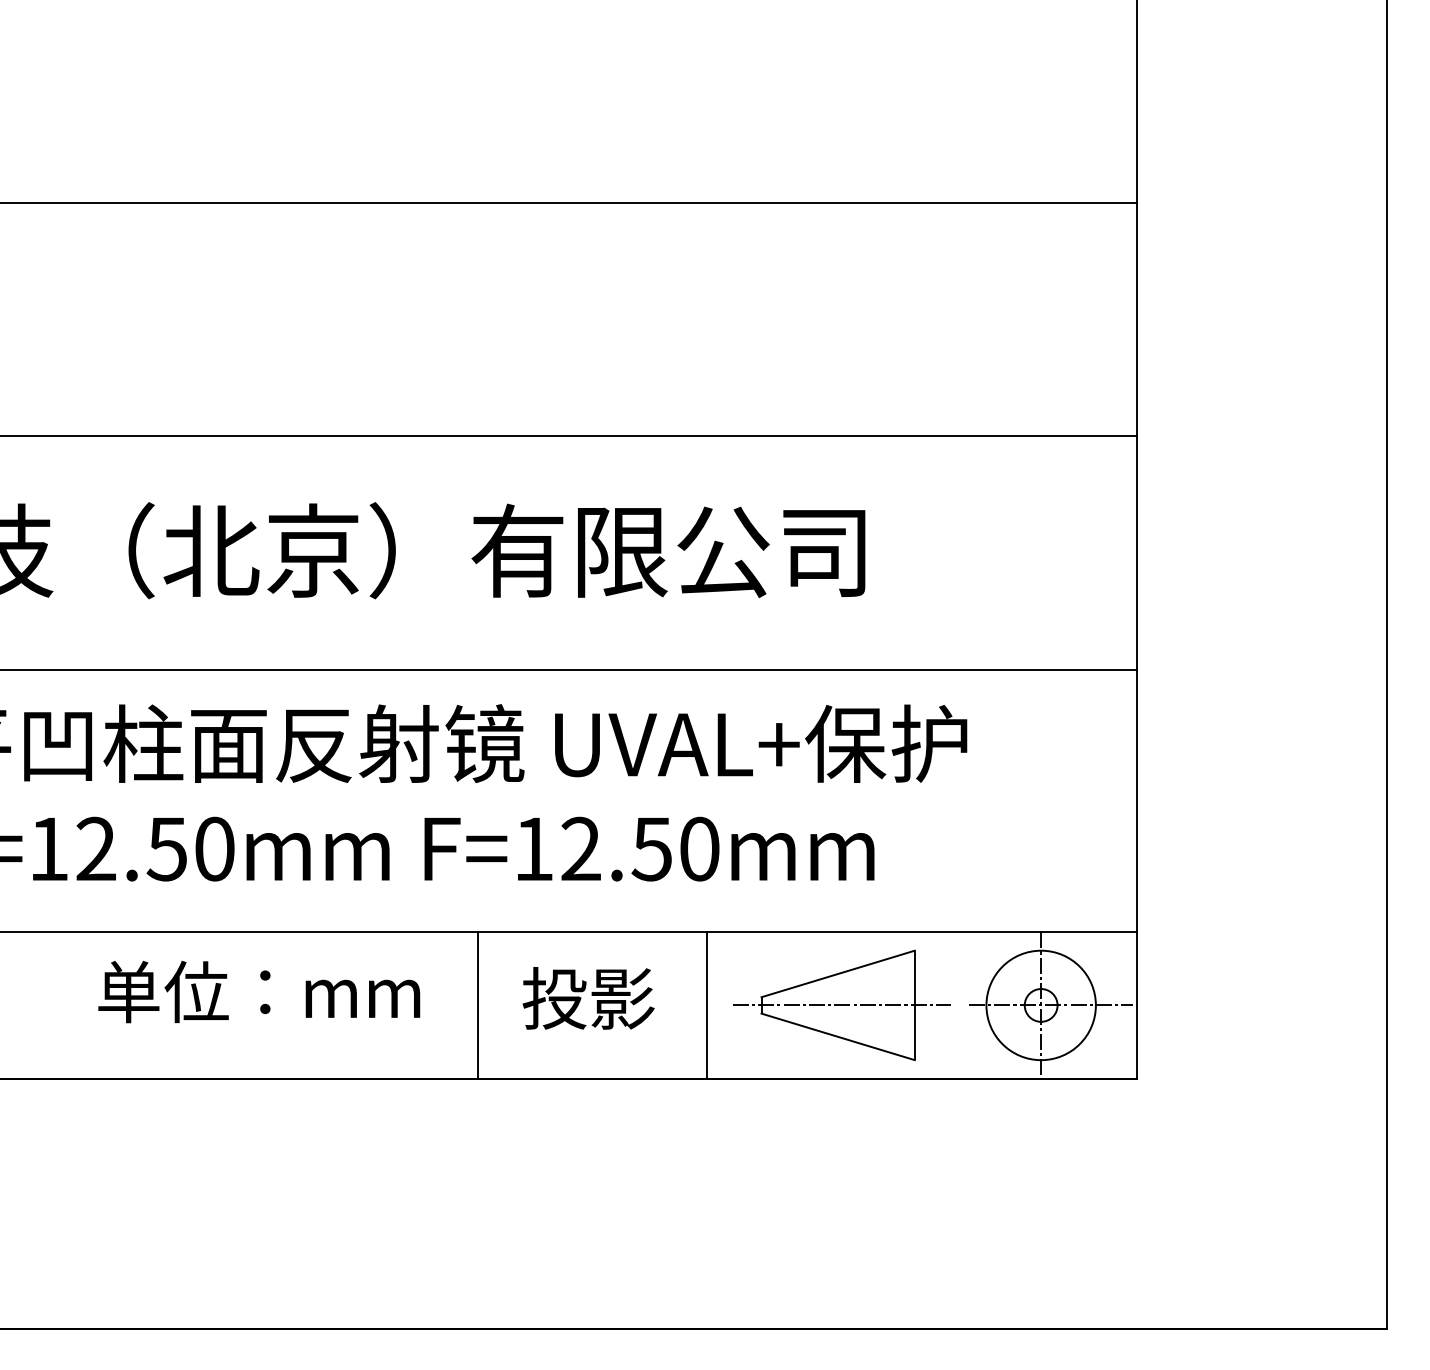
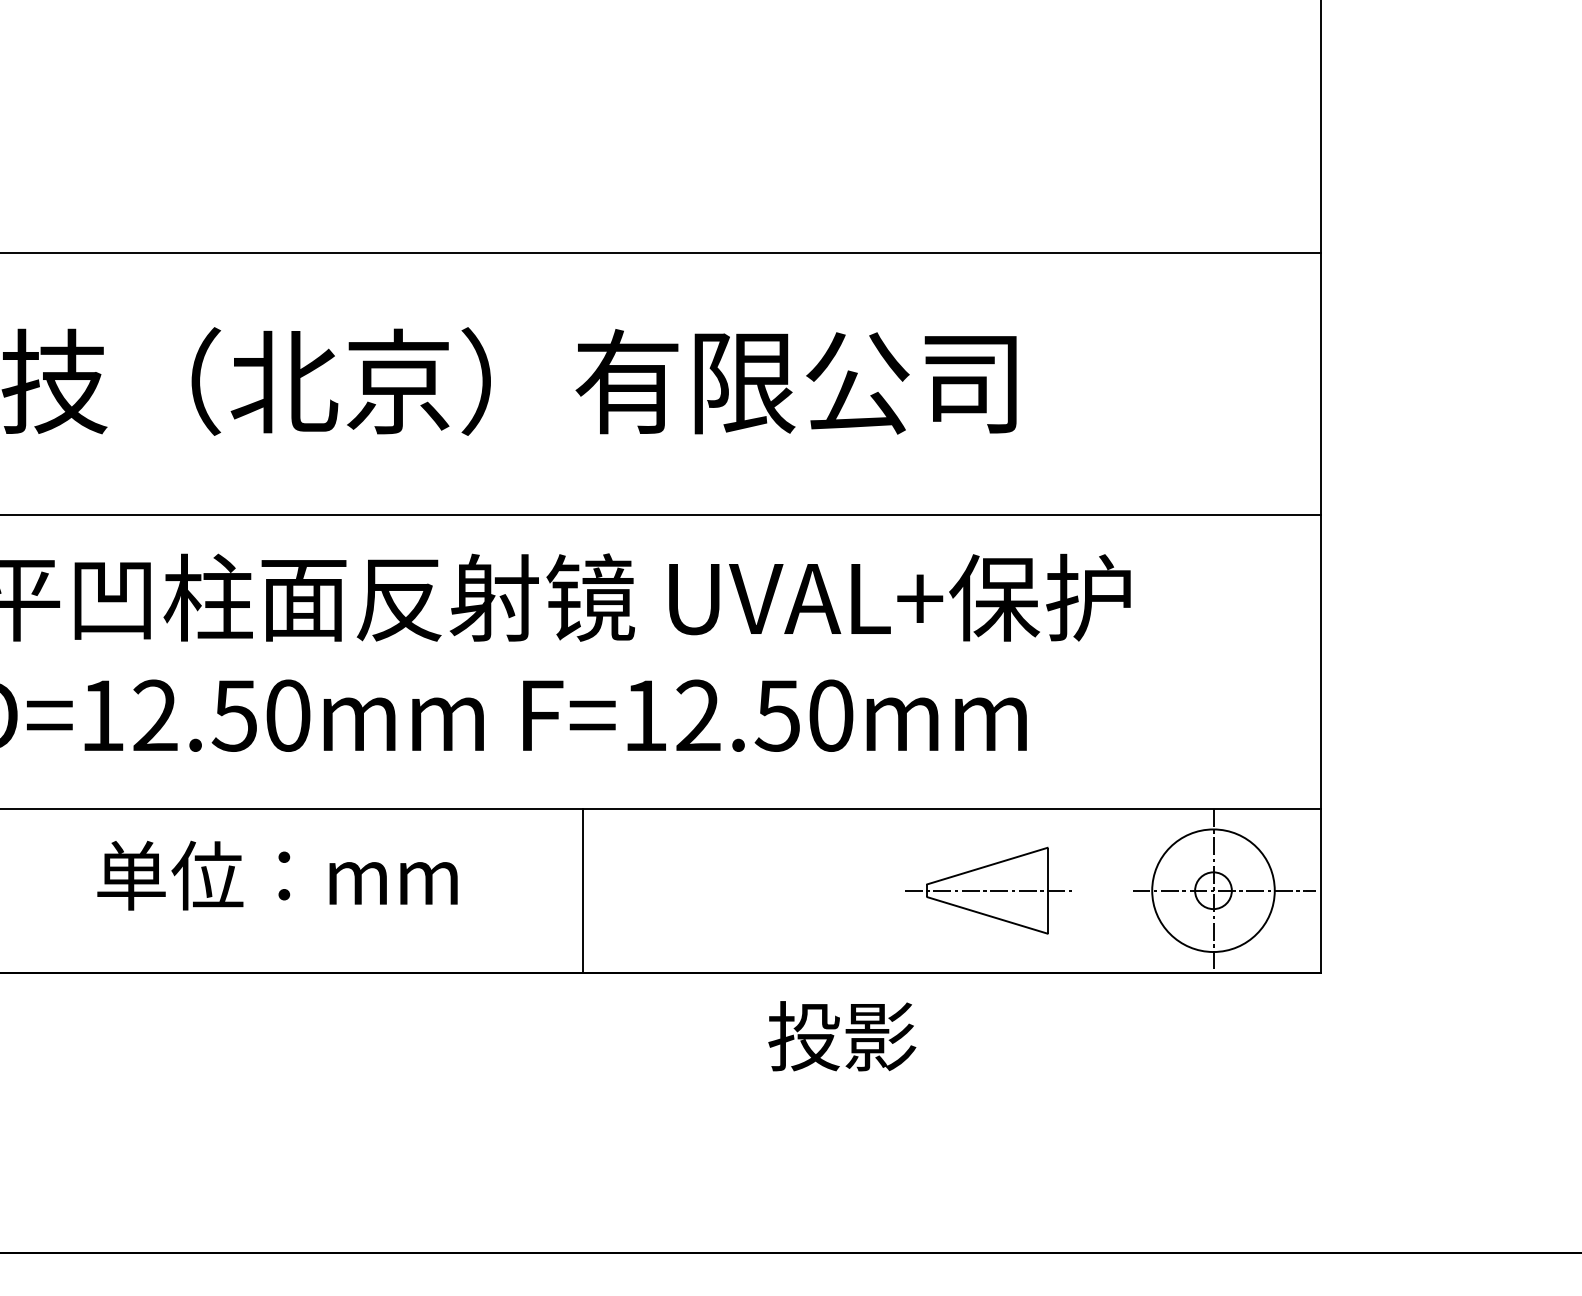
text: (259, 992) -> (277, 876), moved
text: (588, 998) -> (842, 1036), moved
line: (706, 1005) -> (838, 890), removed
part: (841, 1005) -> (989, 890), size x0.7

